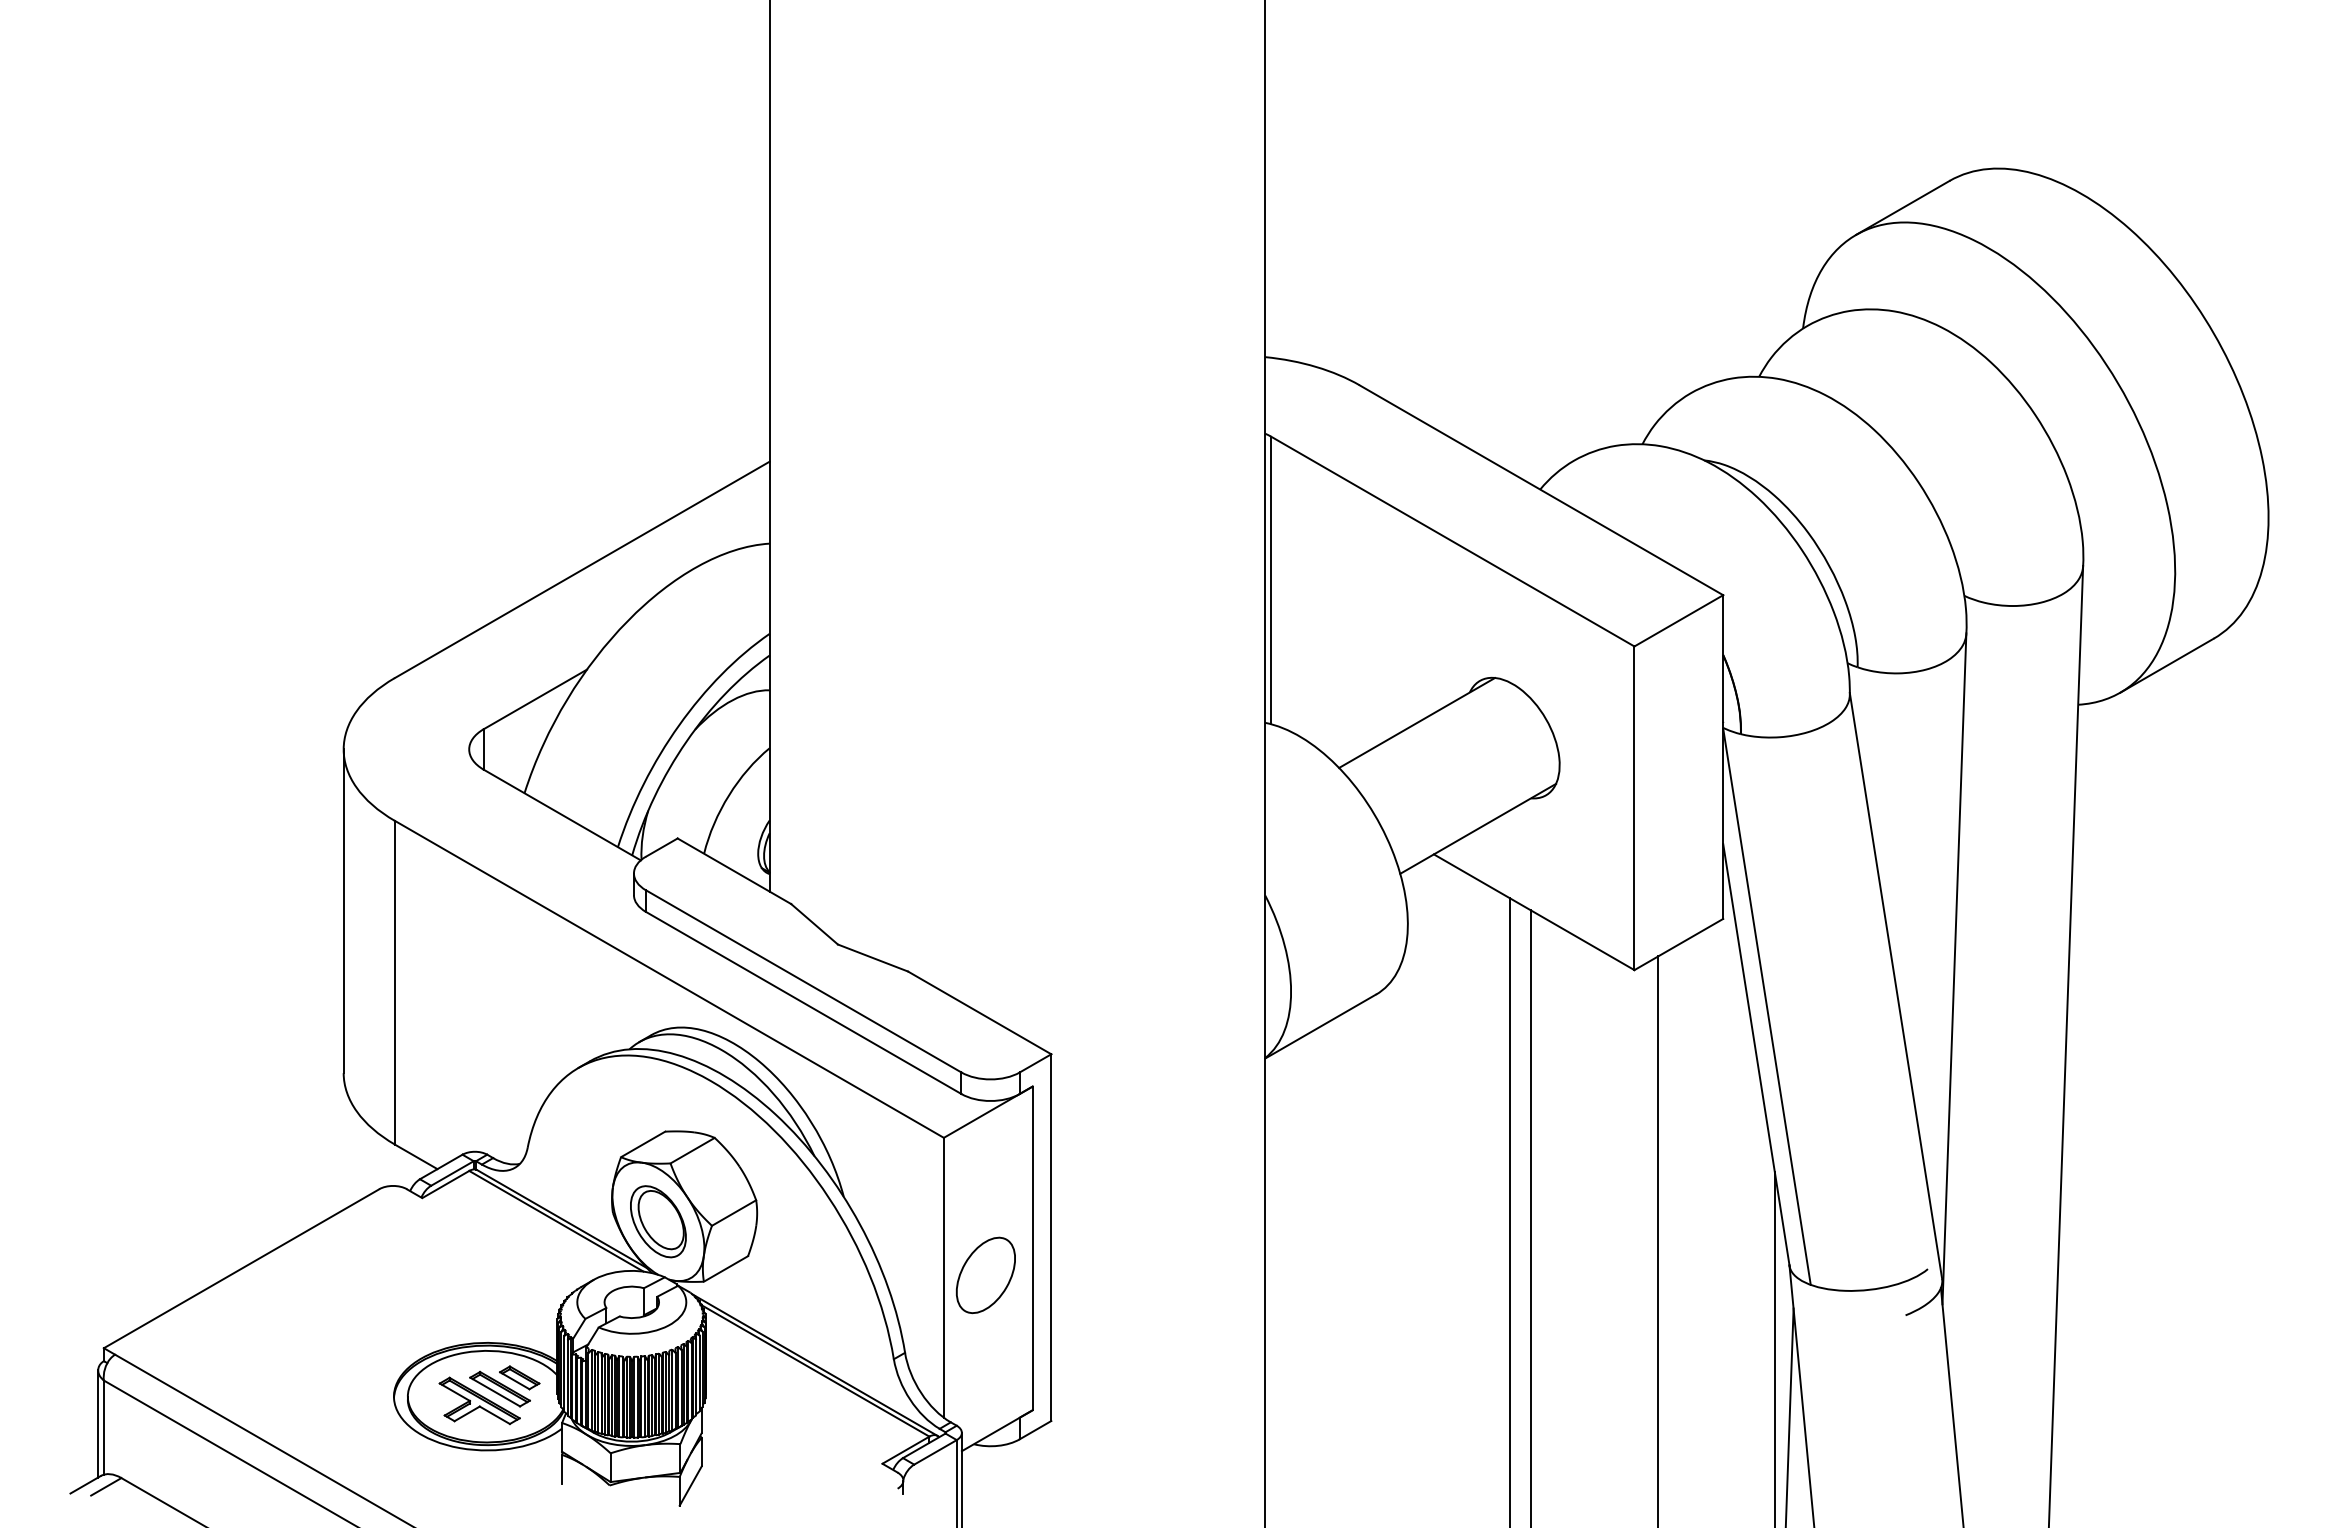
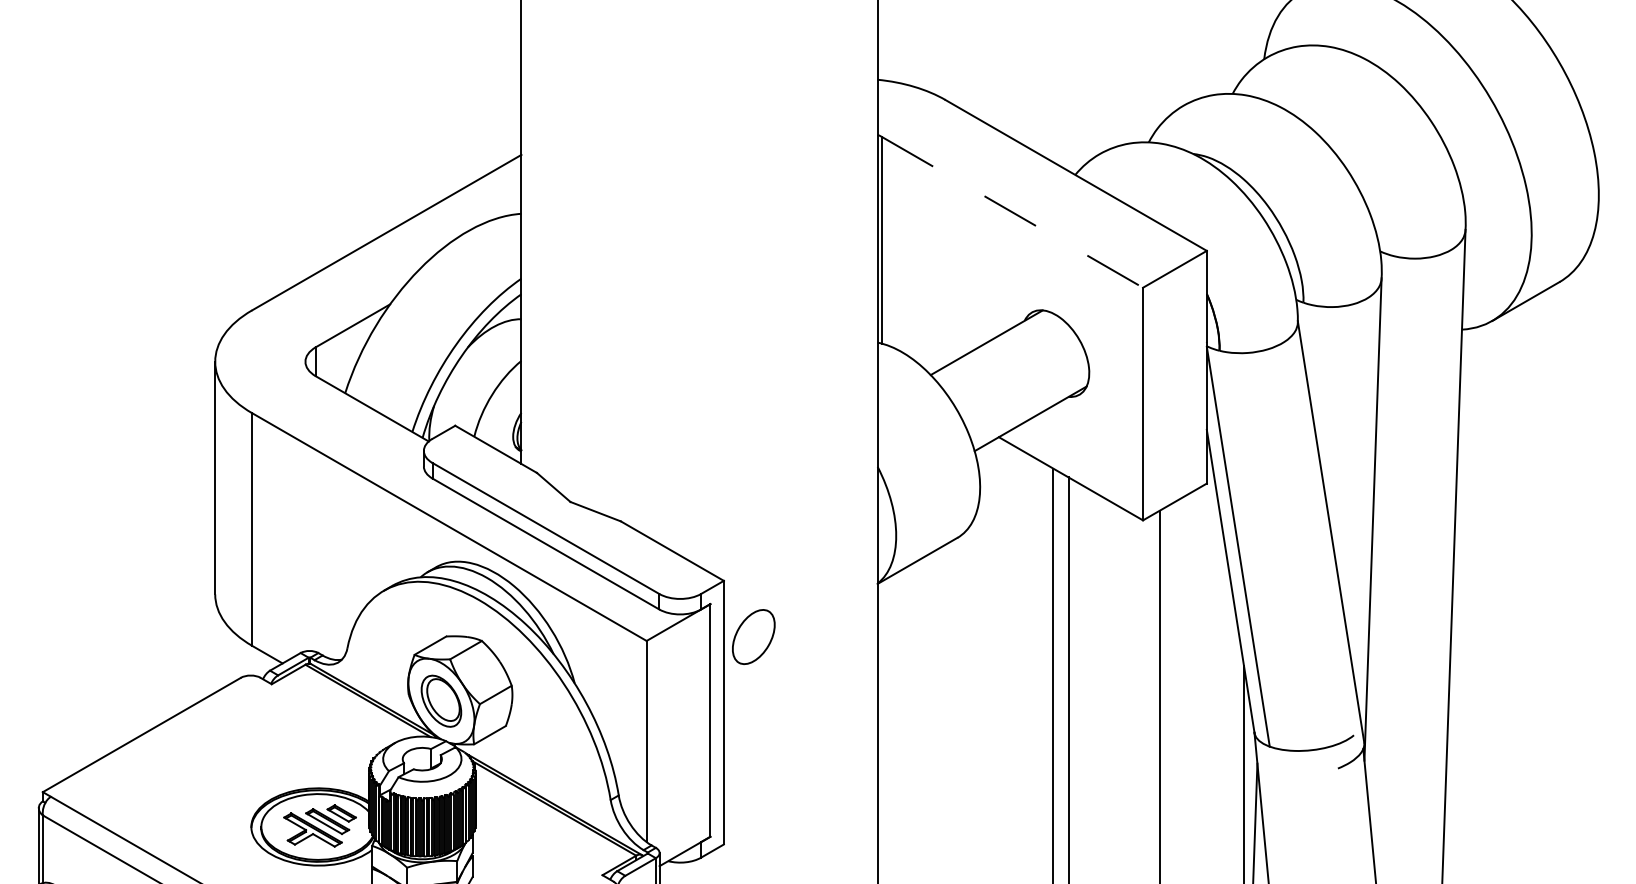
line: (1452, 541) -> (1012, 212), solid -> dashed
part: (985, 1275) -> (753, 637), moved

